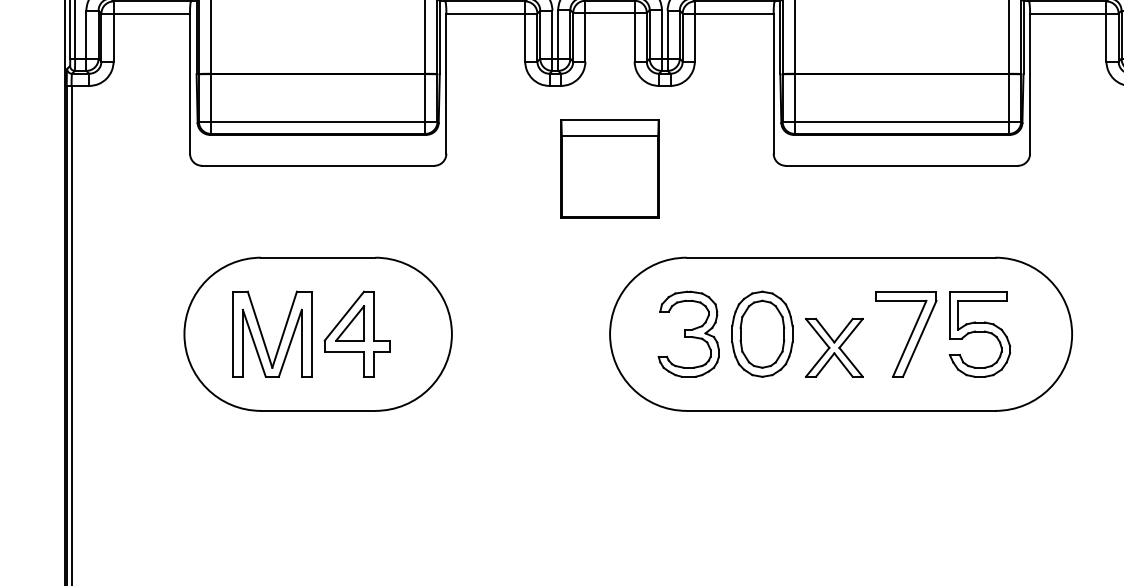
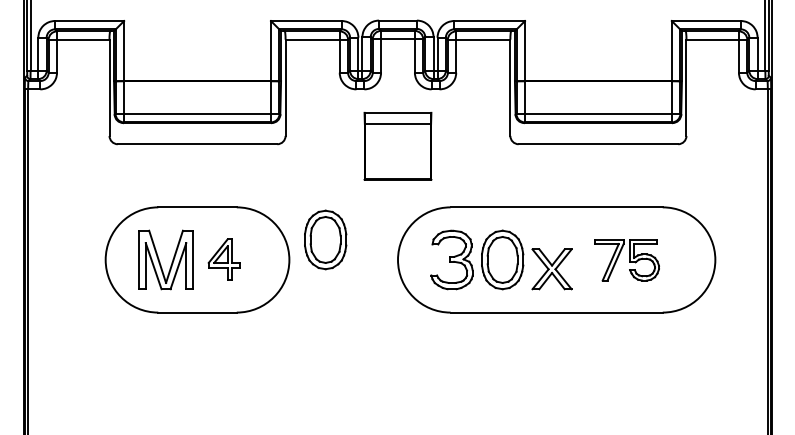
part: (504, 304) -> (325, 239), added
part: (357, 333) -> (224, 259), size x0.7
part: (942, 335) -> (626, 260), size x0.7

